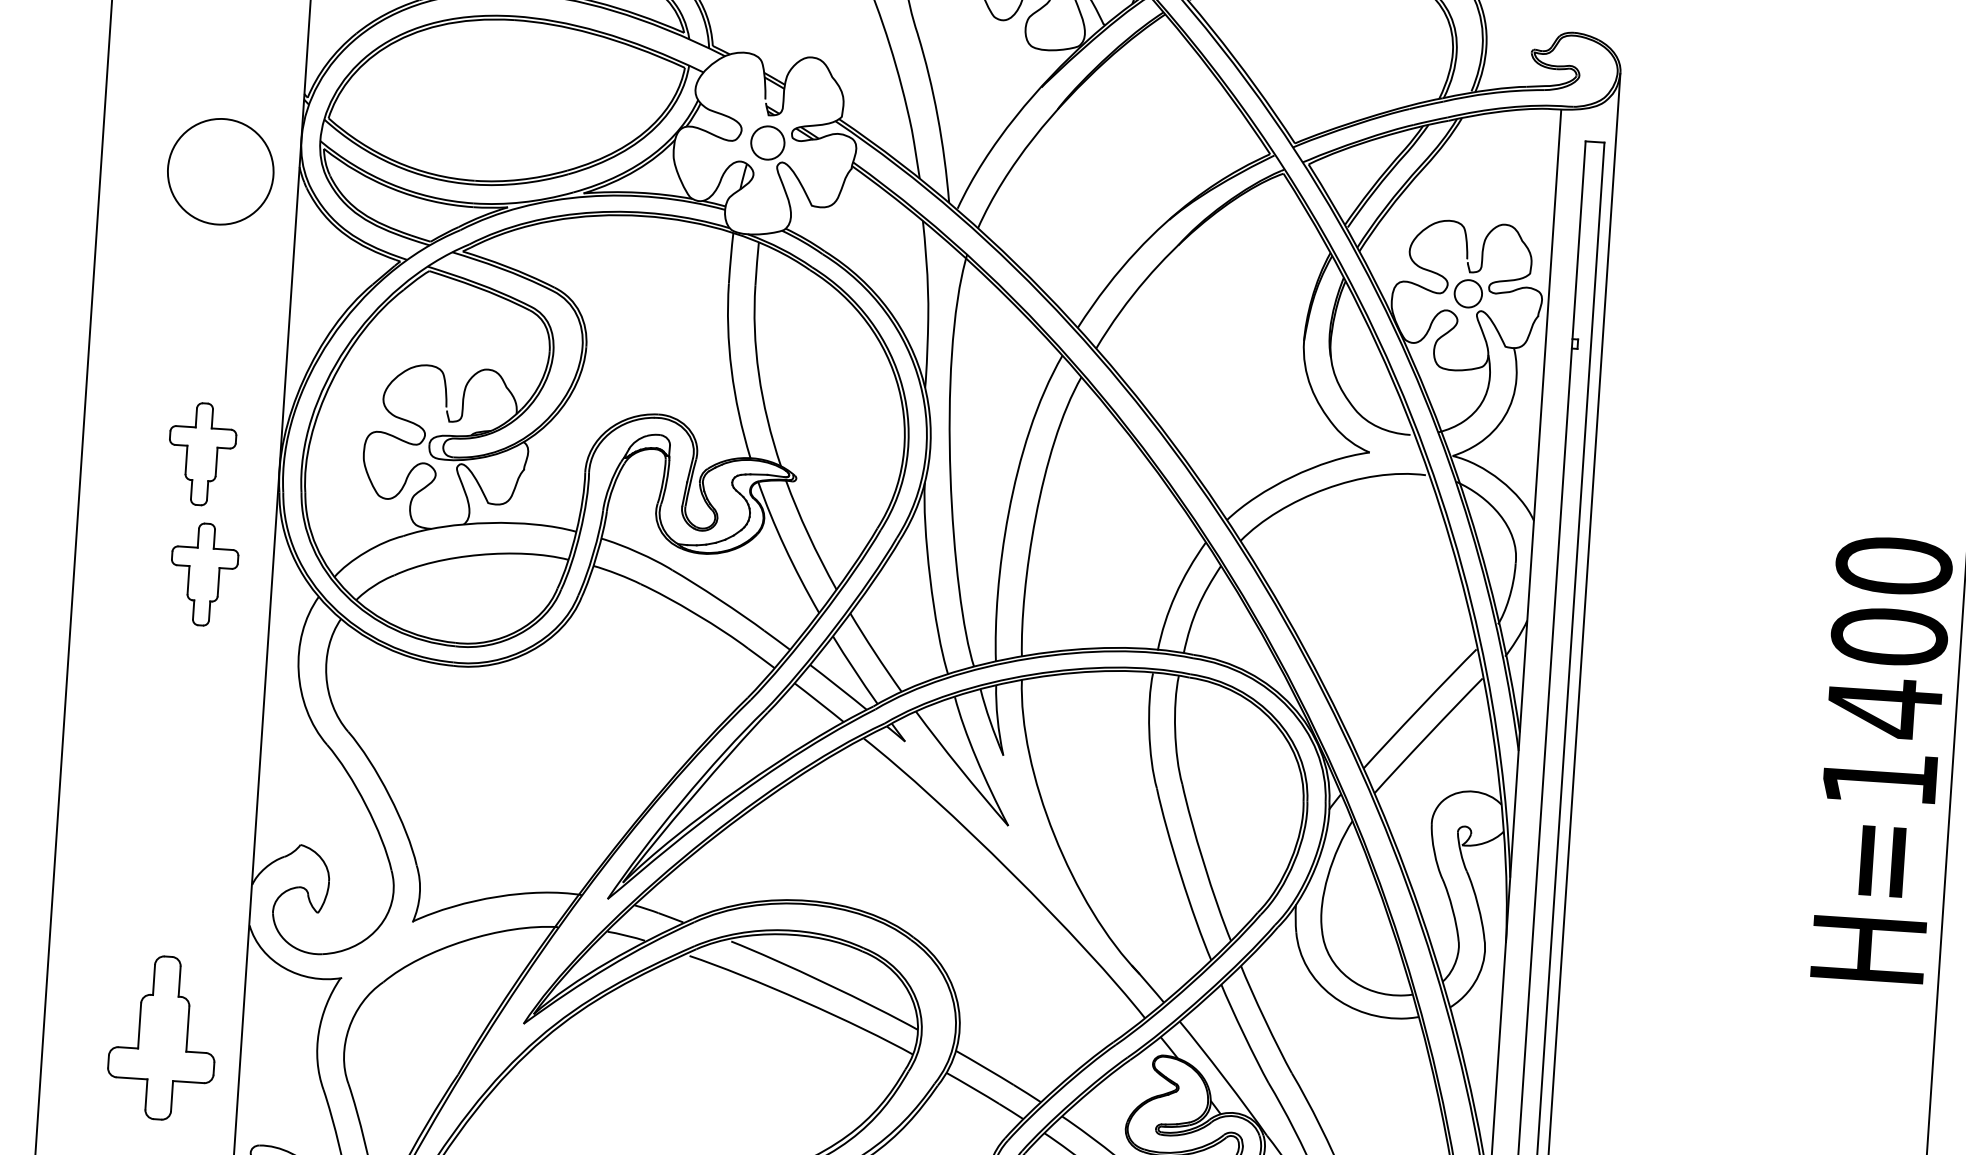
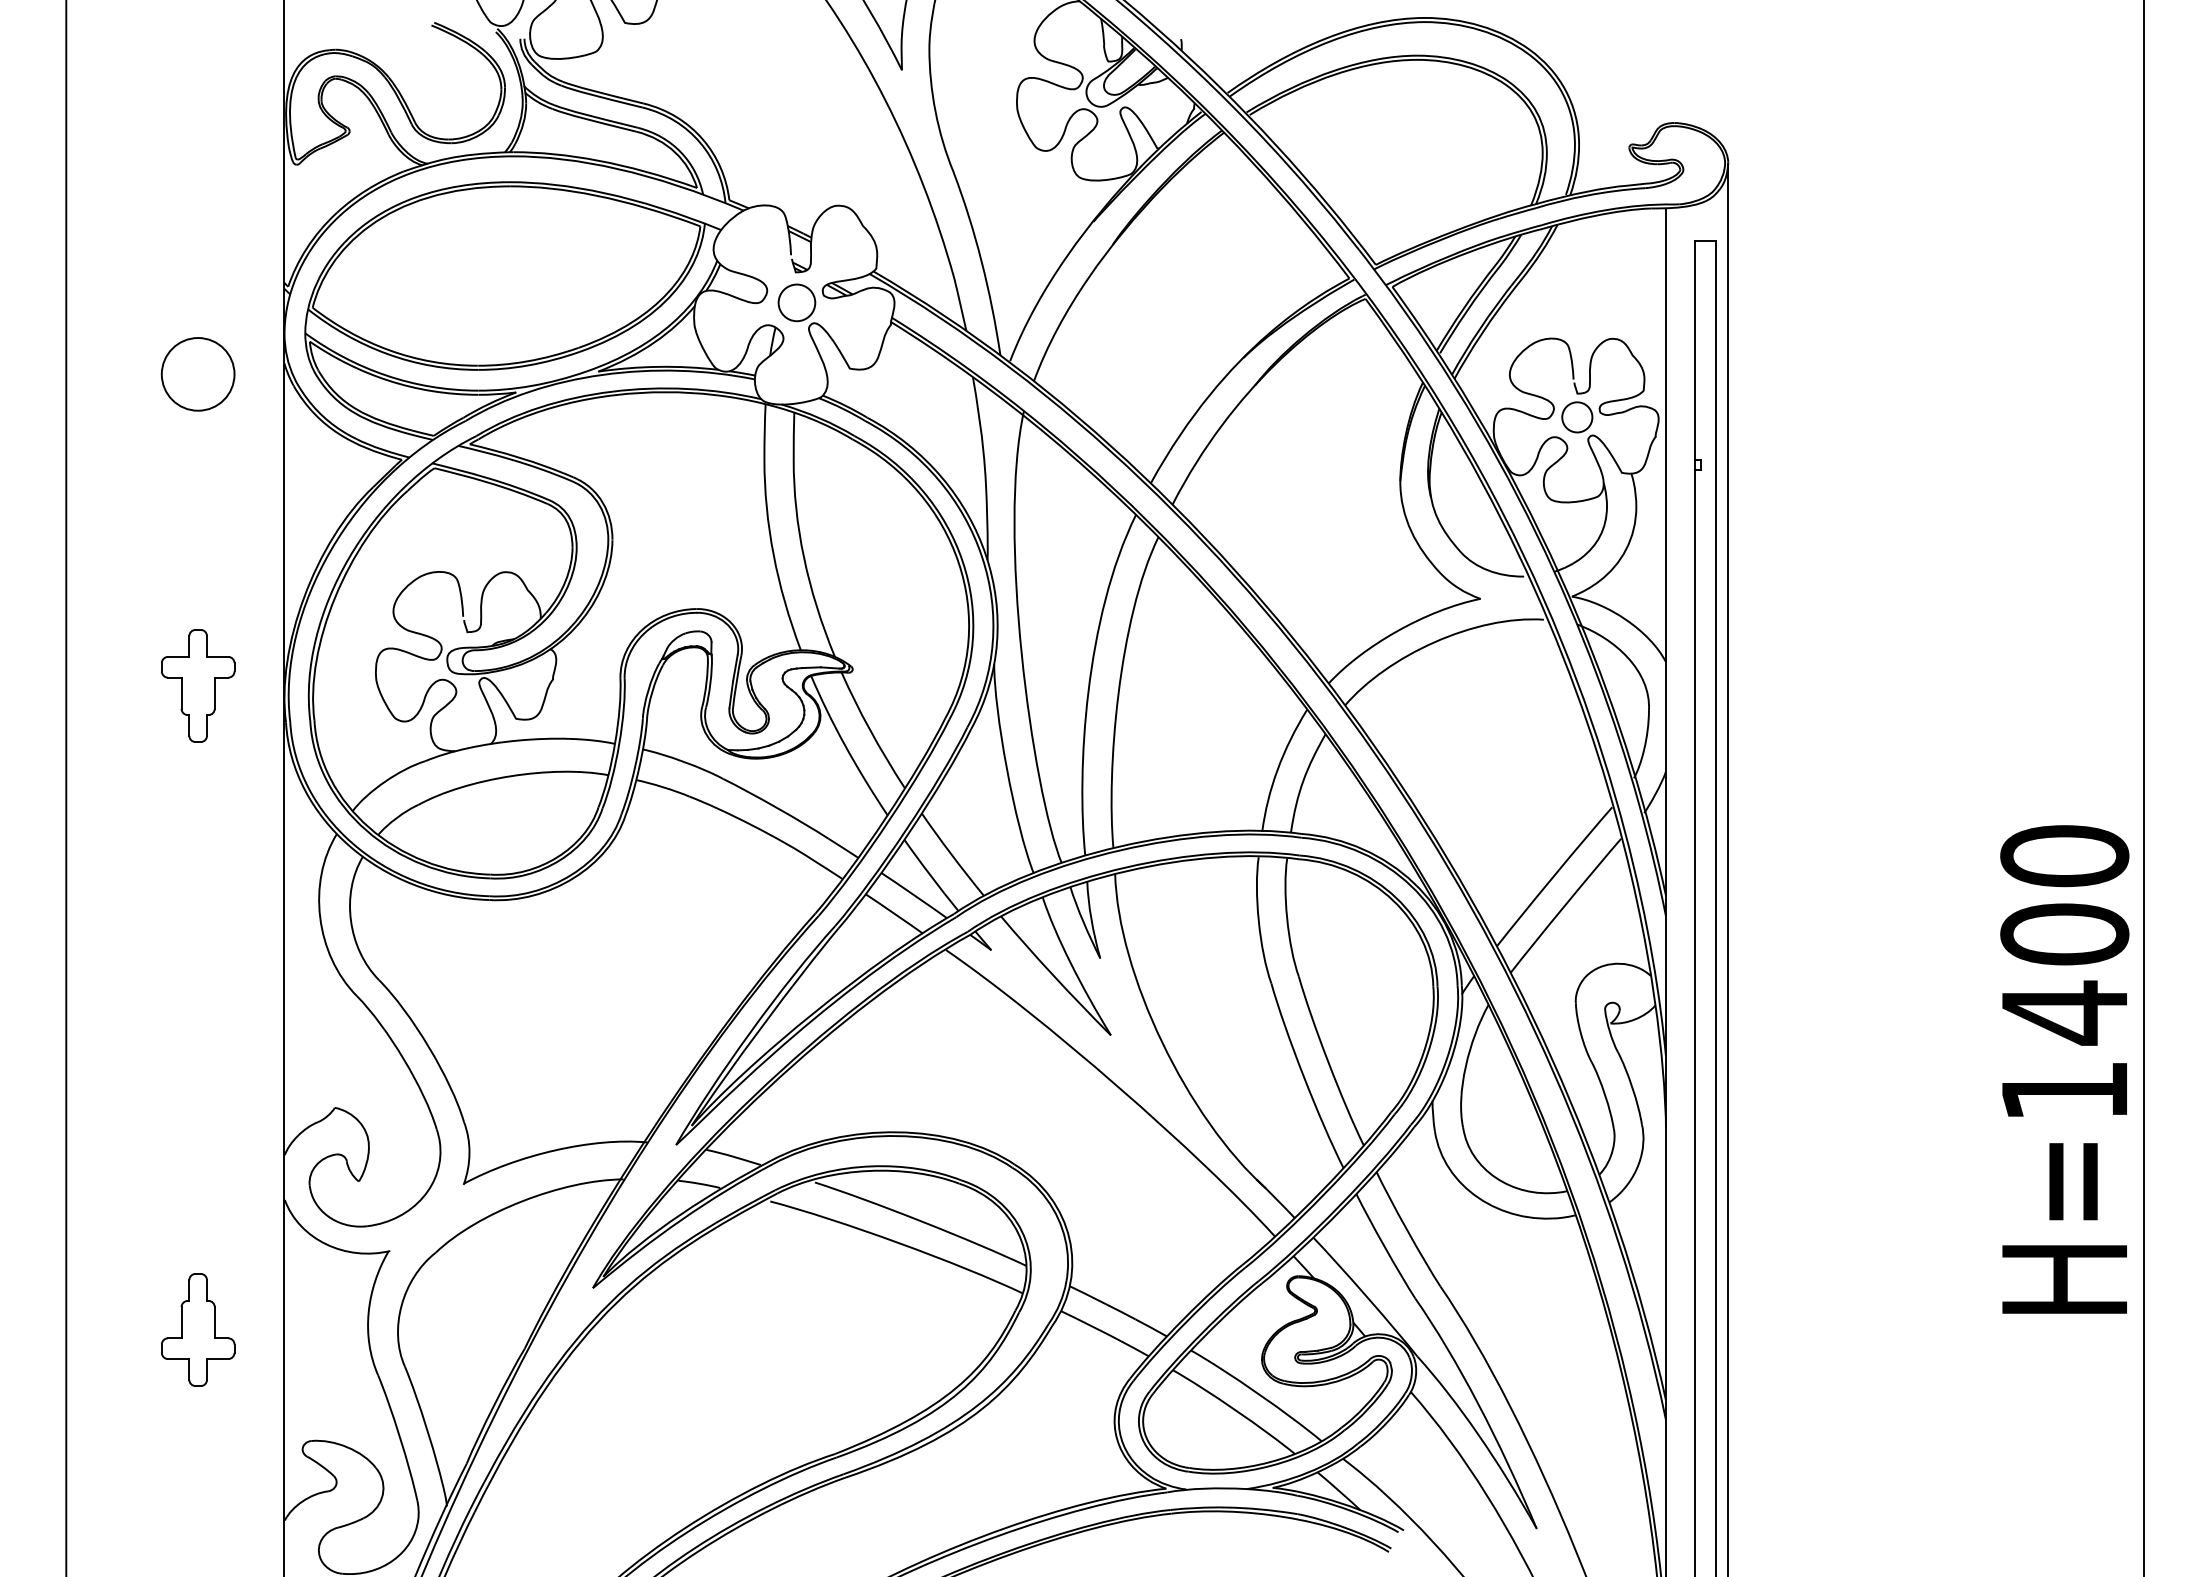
circle: (220, 171) -> (197, 374), size x0.62
part: (204, 574) -> (209, 817), removed
text: (1881, 759) -> (2064, 1069), moved
part: (163, 1037) -> (198, 1329), size x0.62

